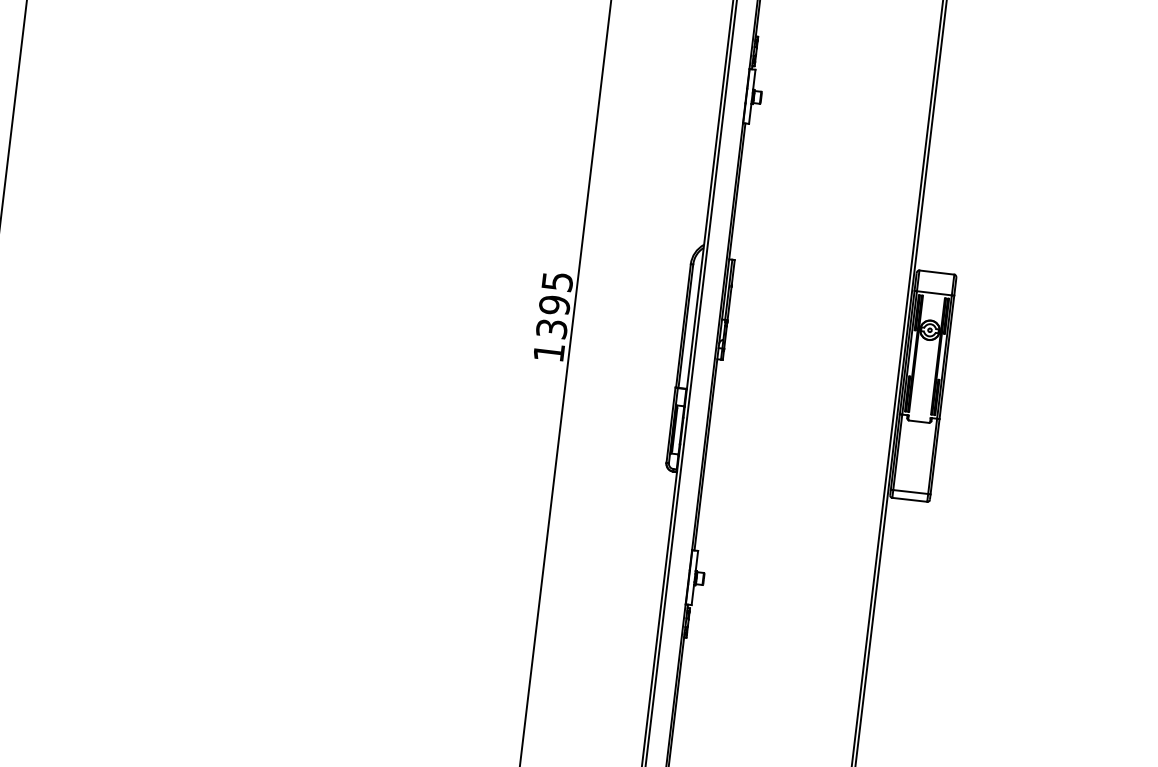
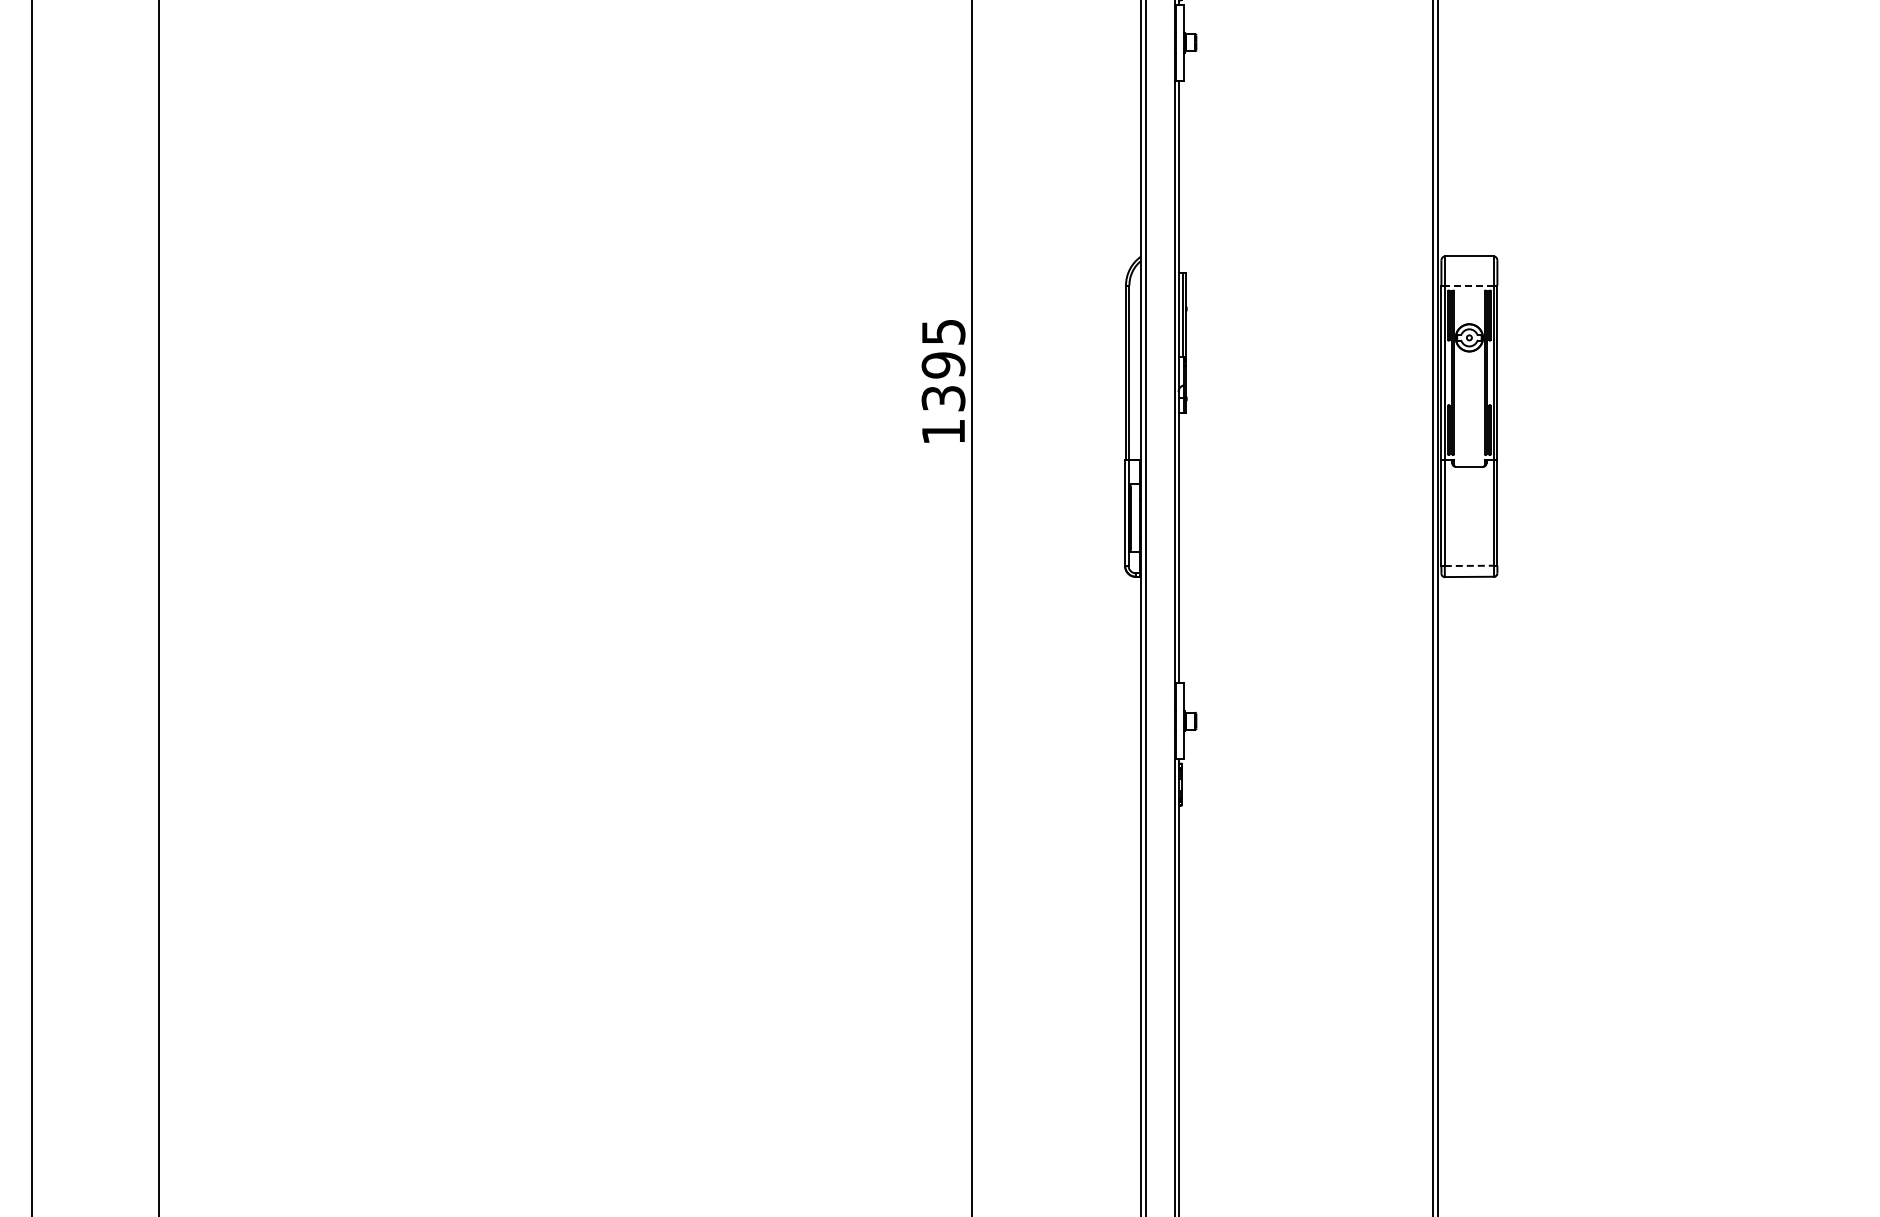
line: (934, 293) -> (1469, 285), solid -> dashed
line: (910, 491) -> (1469, 565), solid -> dashed

